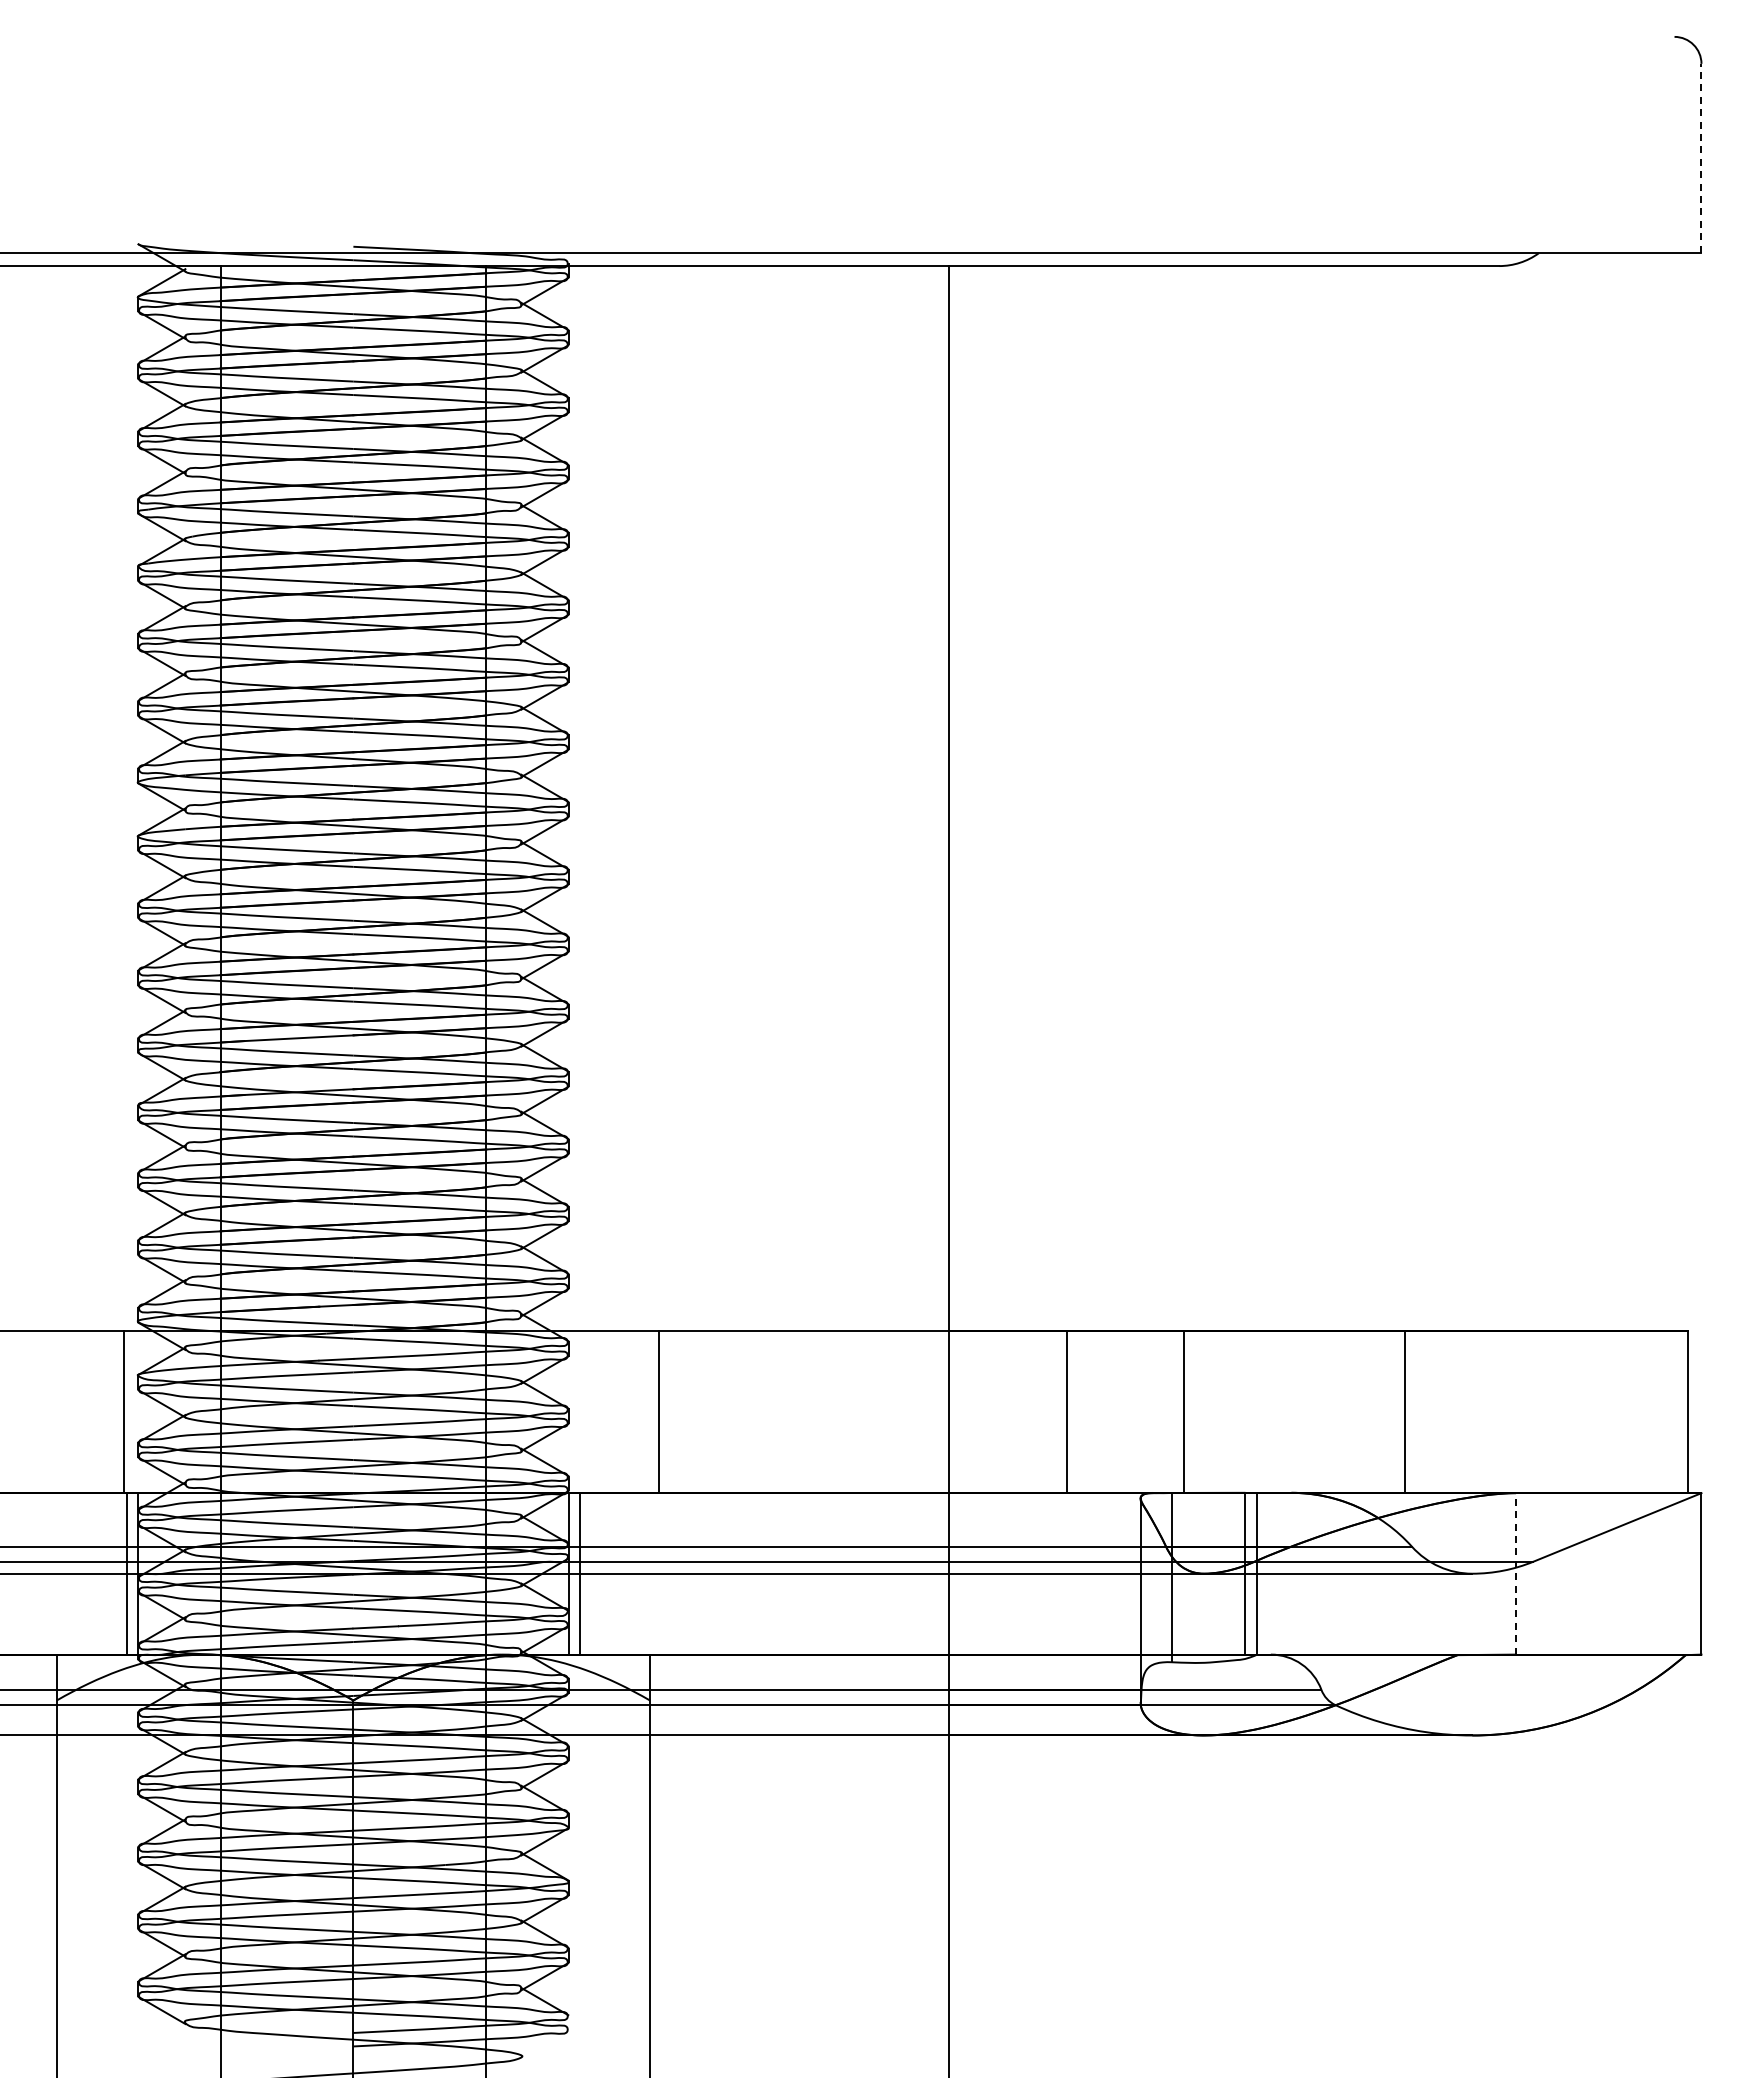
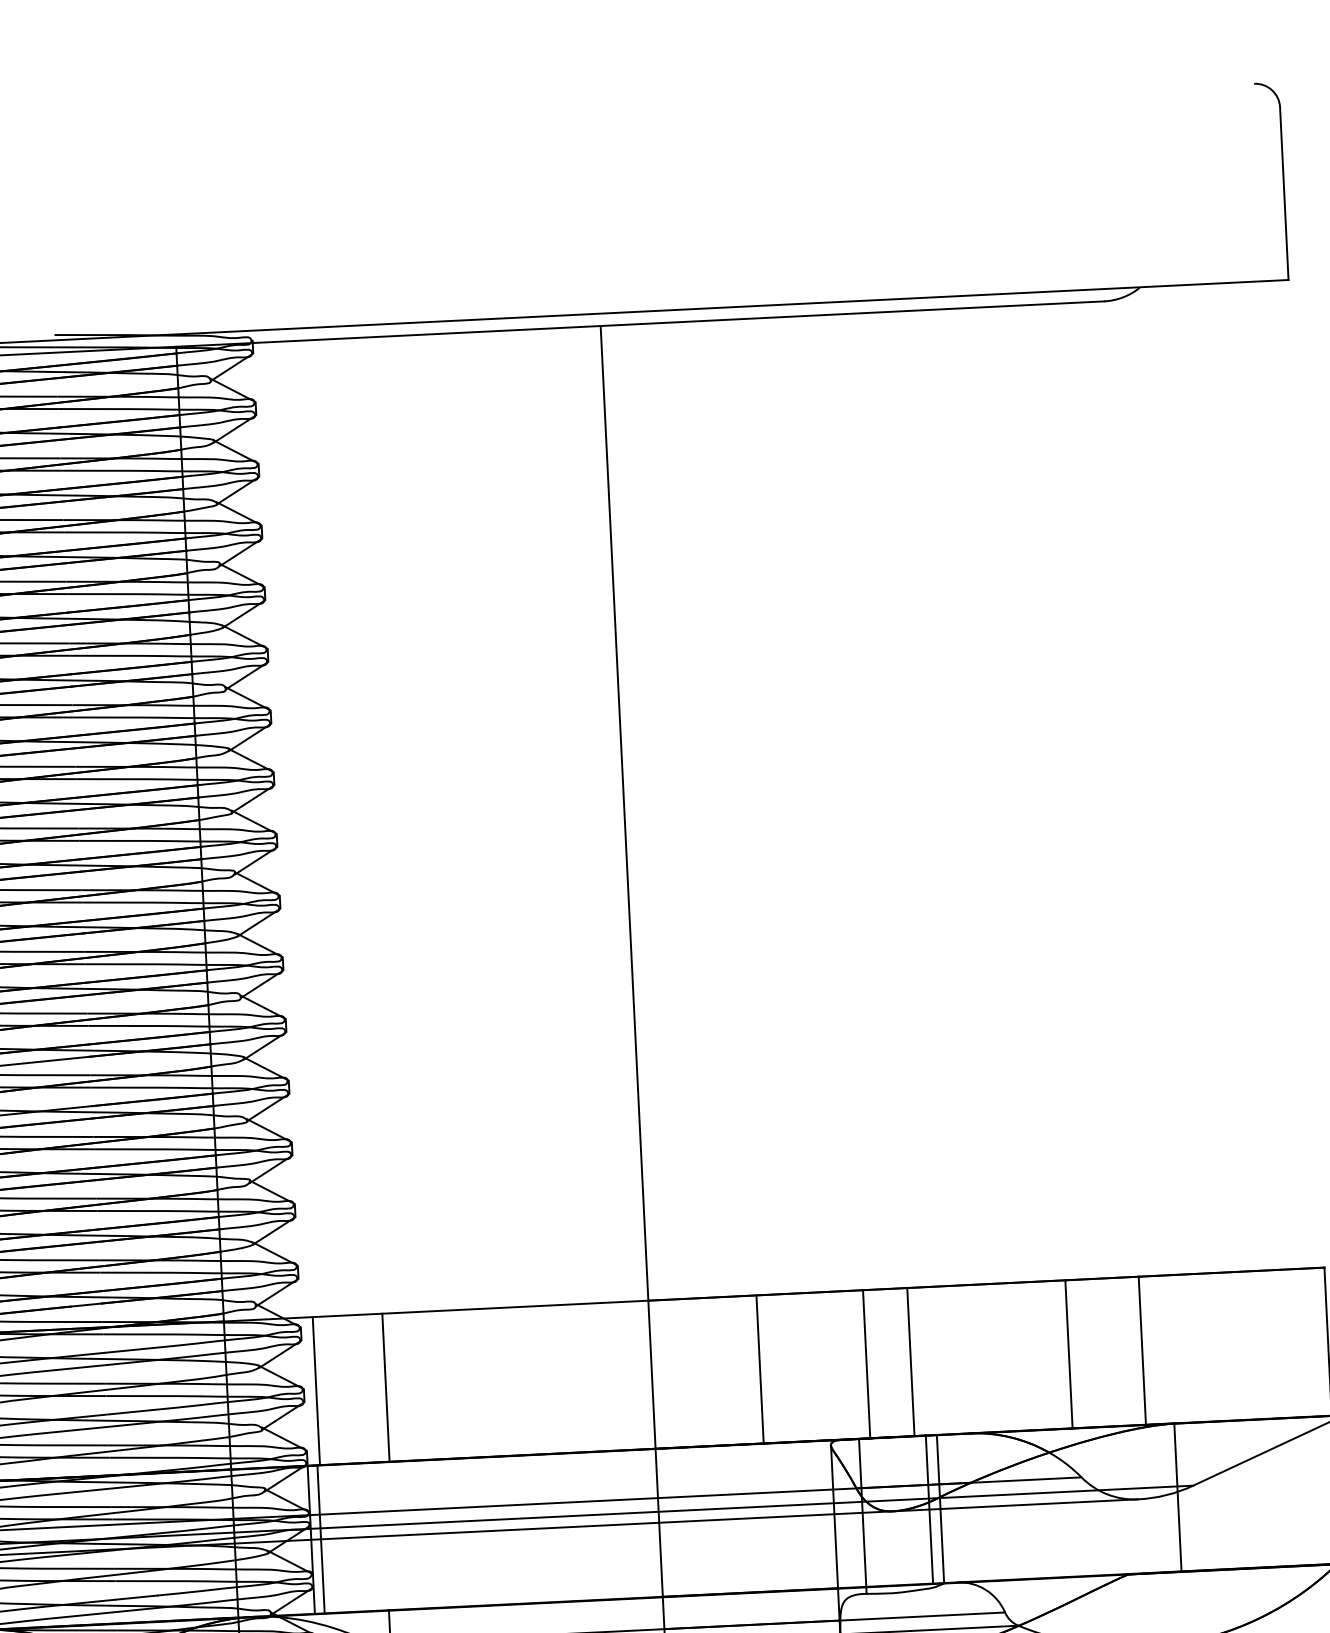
line: (1701, 157) -> (1284, 192), dashed -> solid
line: (582, 1411) -> (316, 1390), added
line: (1232, 1411) -> (911, 1361), added
line: (1485, 1411) -> (1142, 1350), added
line: (1516, 1573) -> (1178, 1497), dashed -> solid

